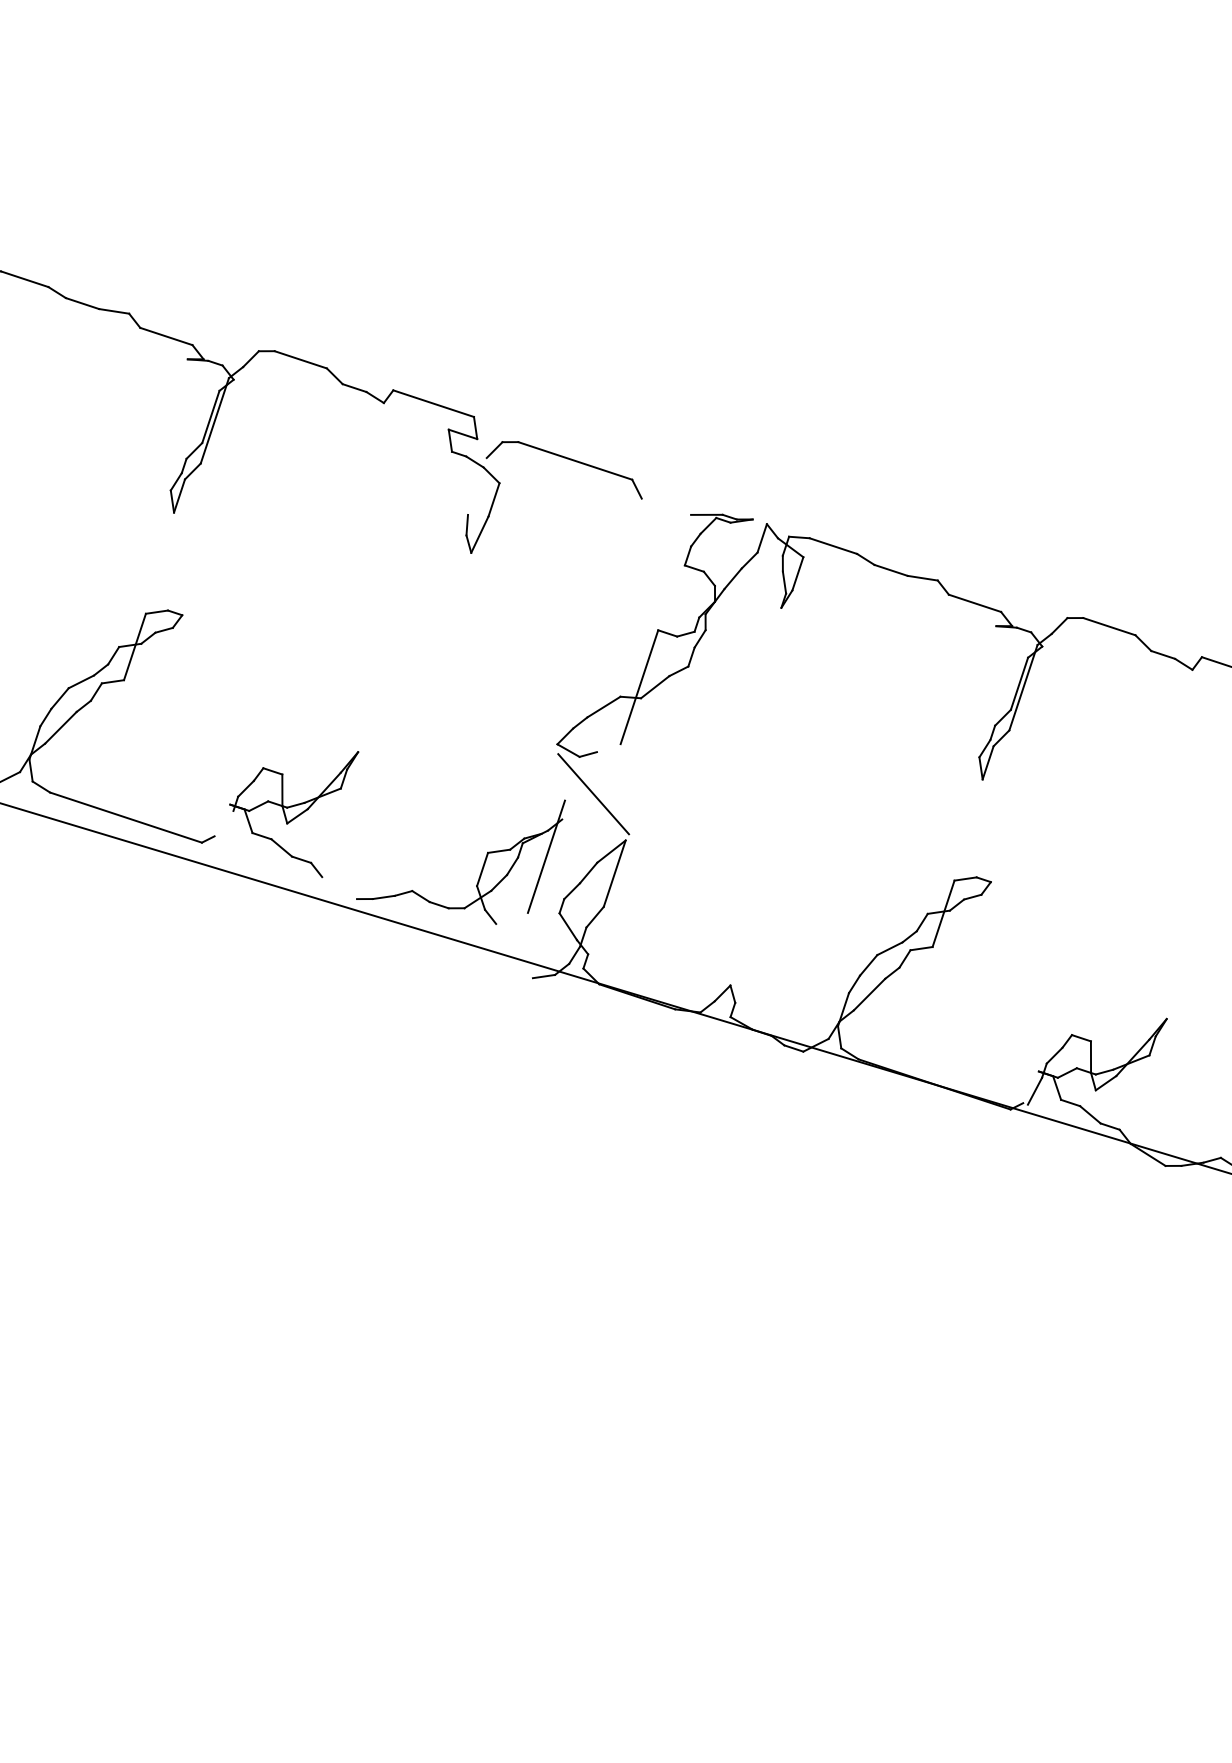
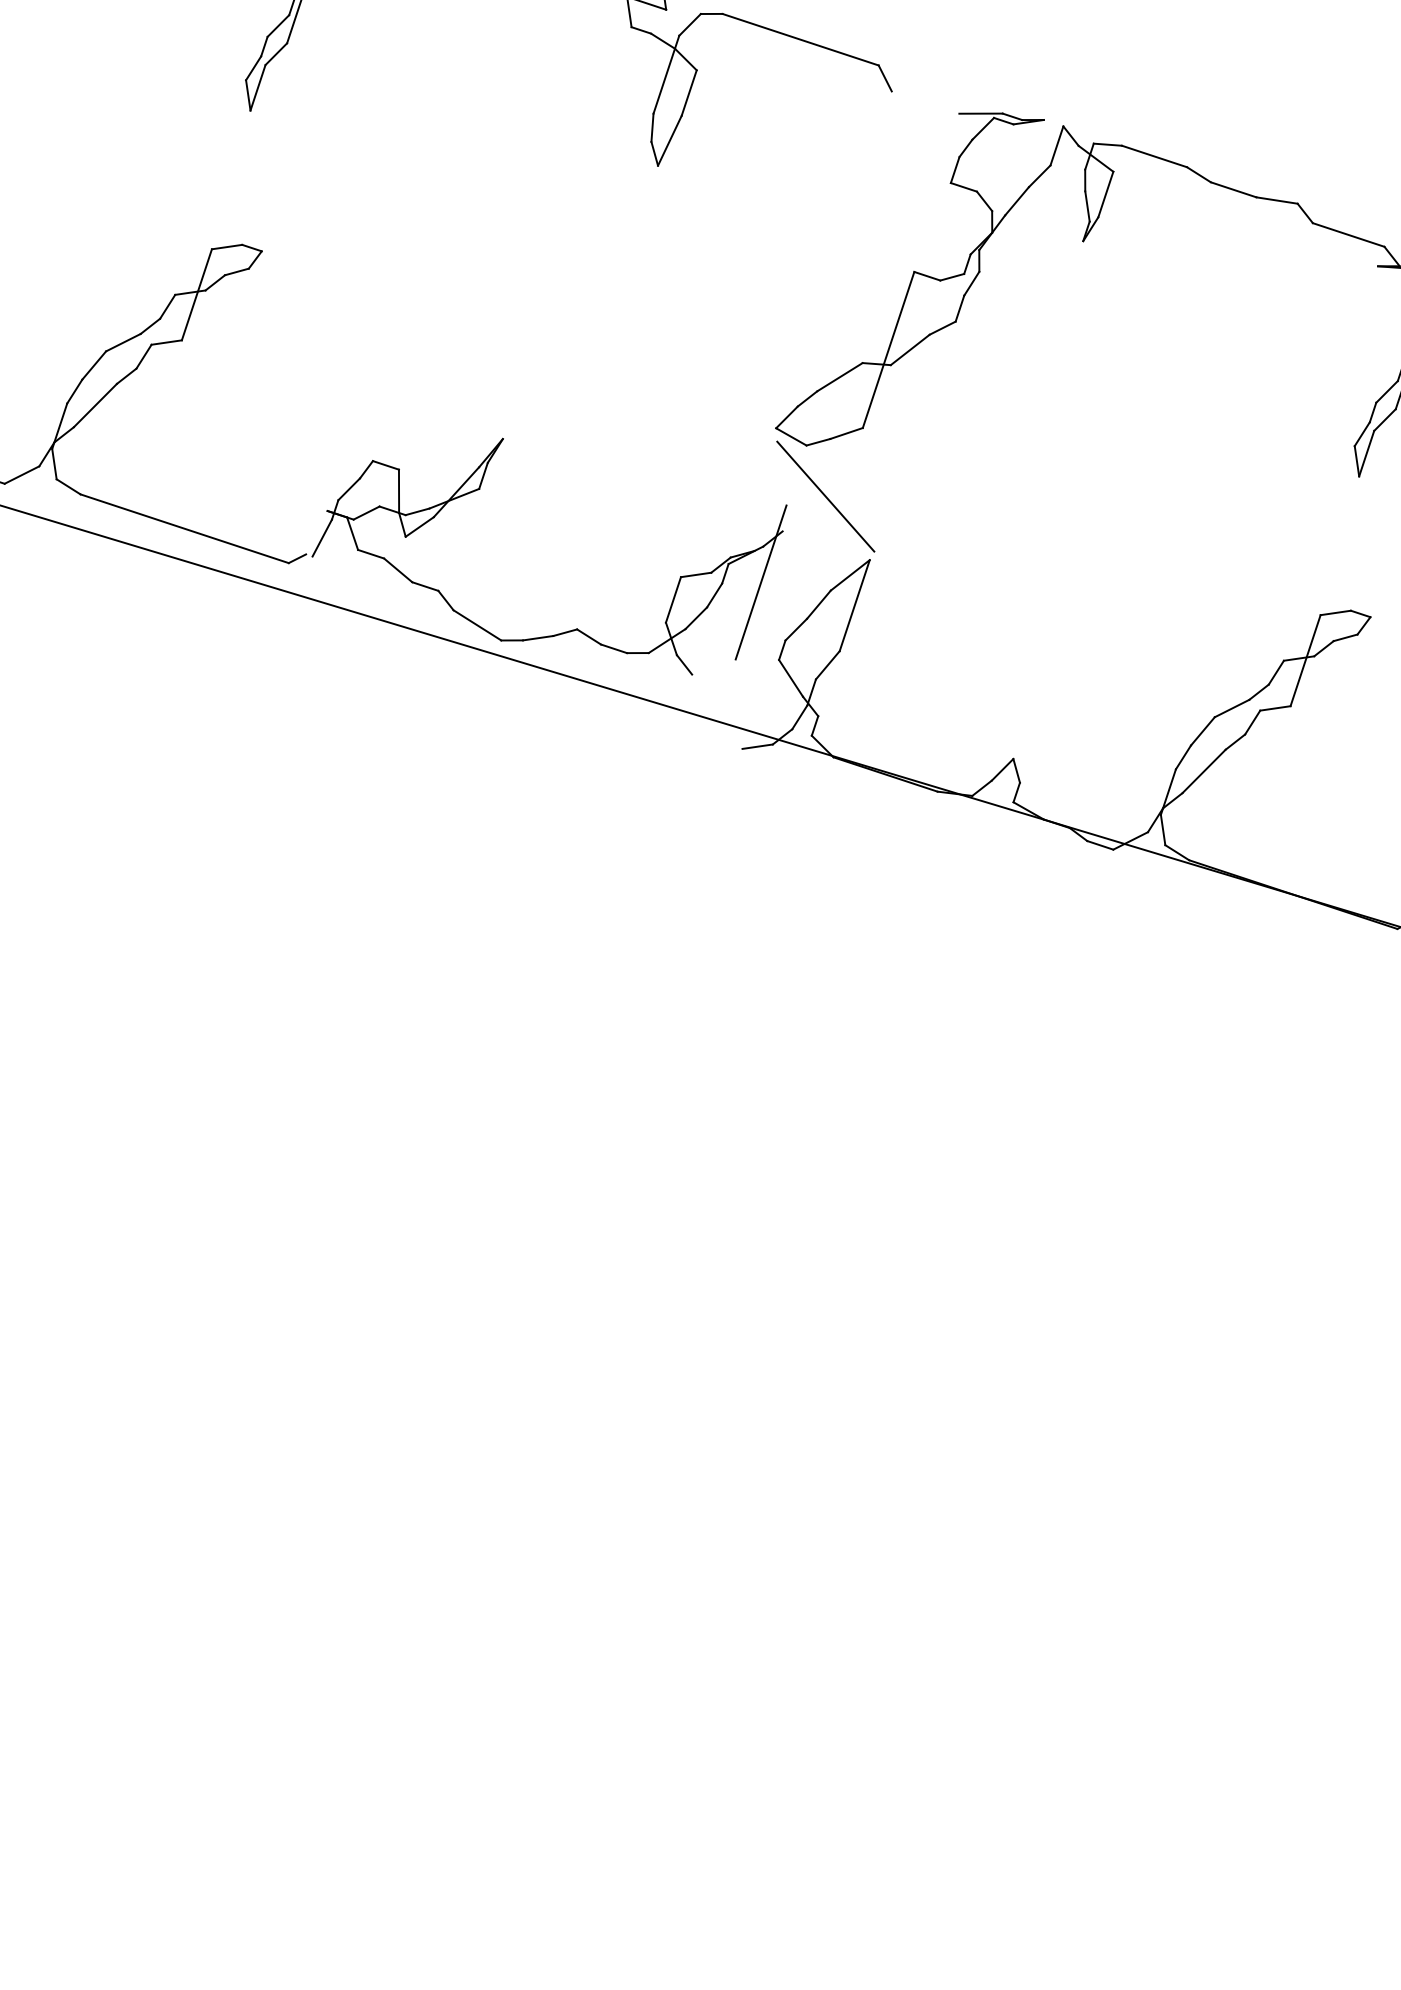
line: (477, 486) -> (666, 74), added
line: (608, 748) -> (846, 434), added
line: (226, 823) -> (322, 536), added
line: (339, 888) -> (477, 625), added

